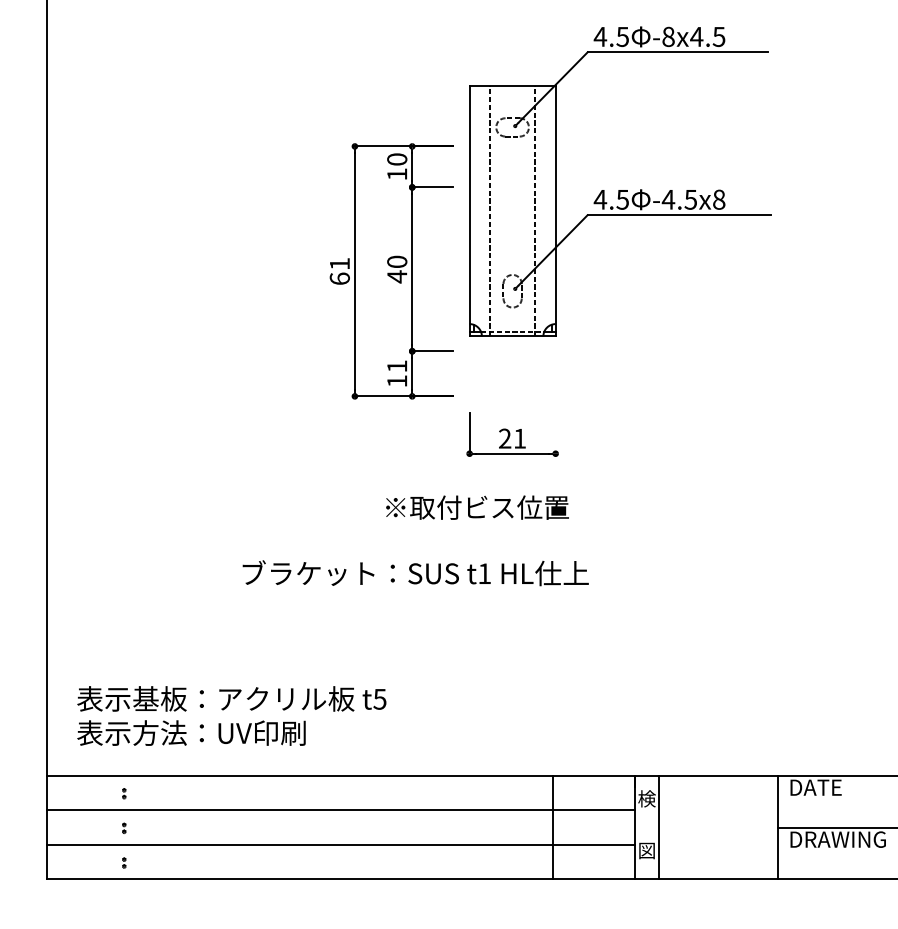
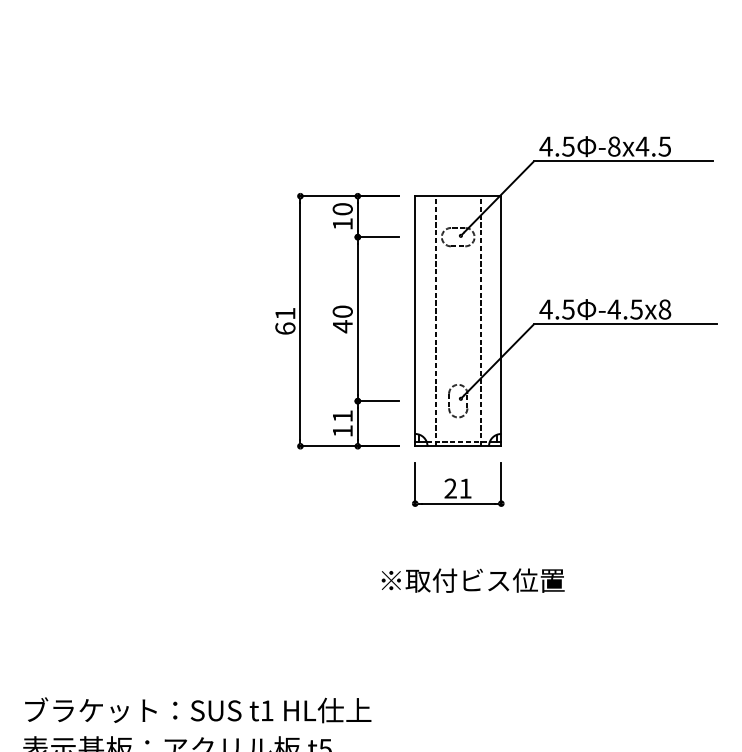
part: (620, 190) -> (566, 300), moved
line: (555, 432) -> (501, 482), added
text: (477, 507) -> (473, 580), moved
text: (415, 573) -> (197, 710), moved

